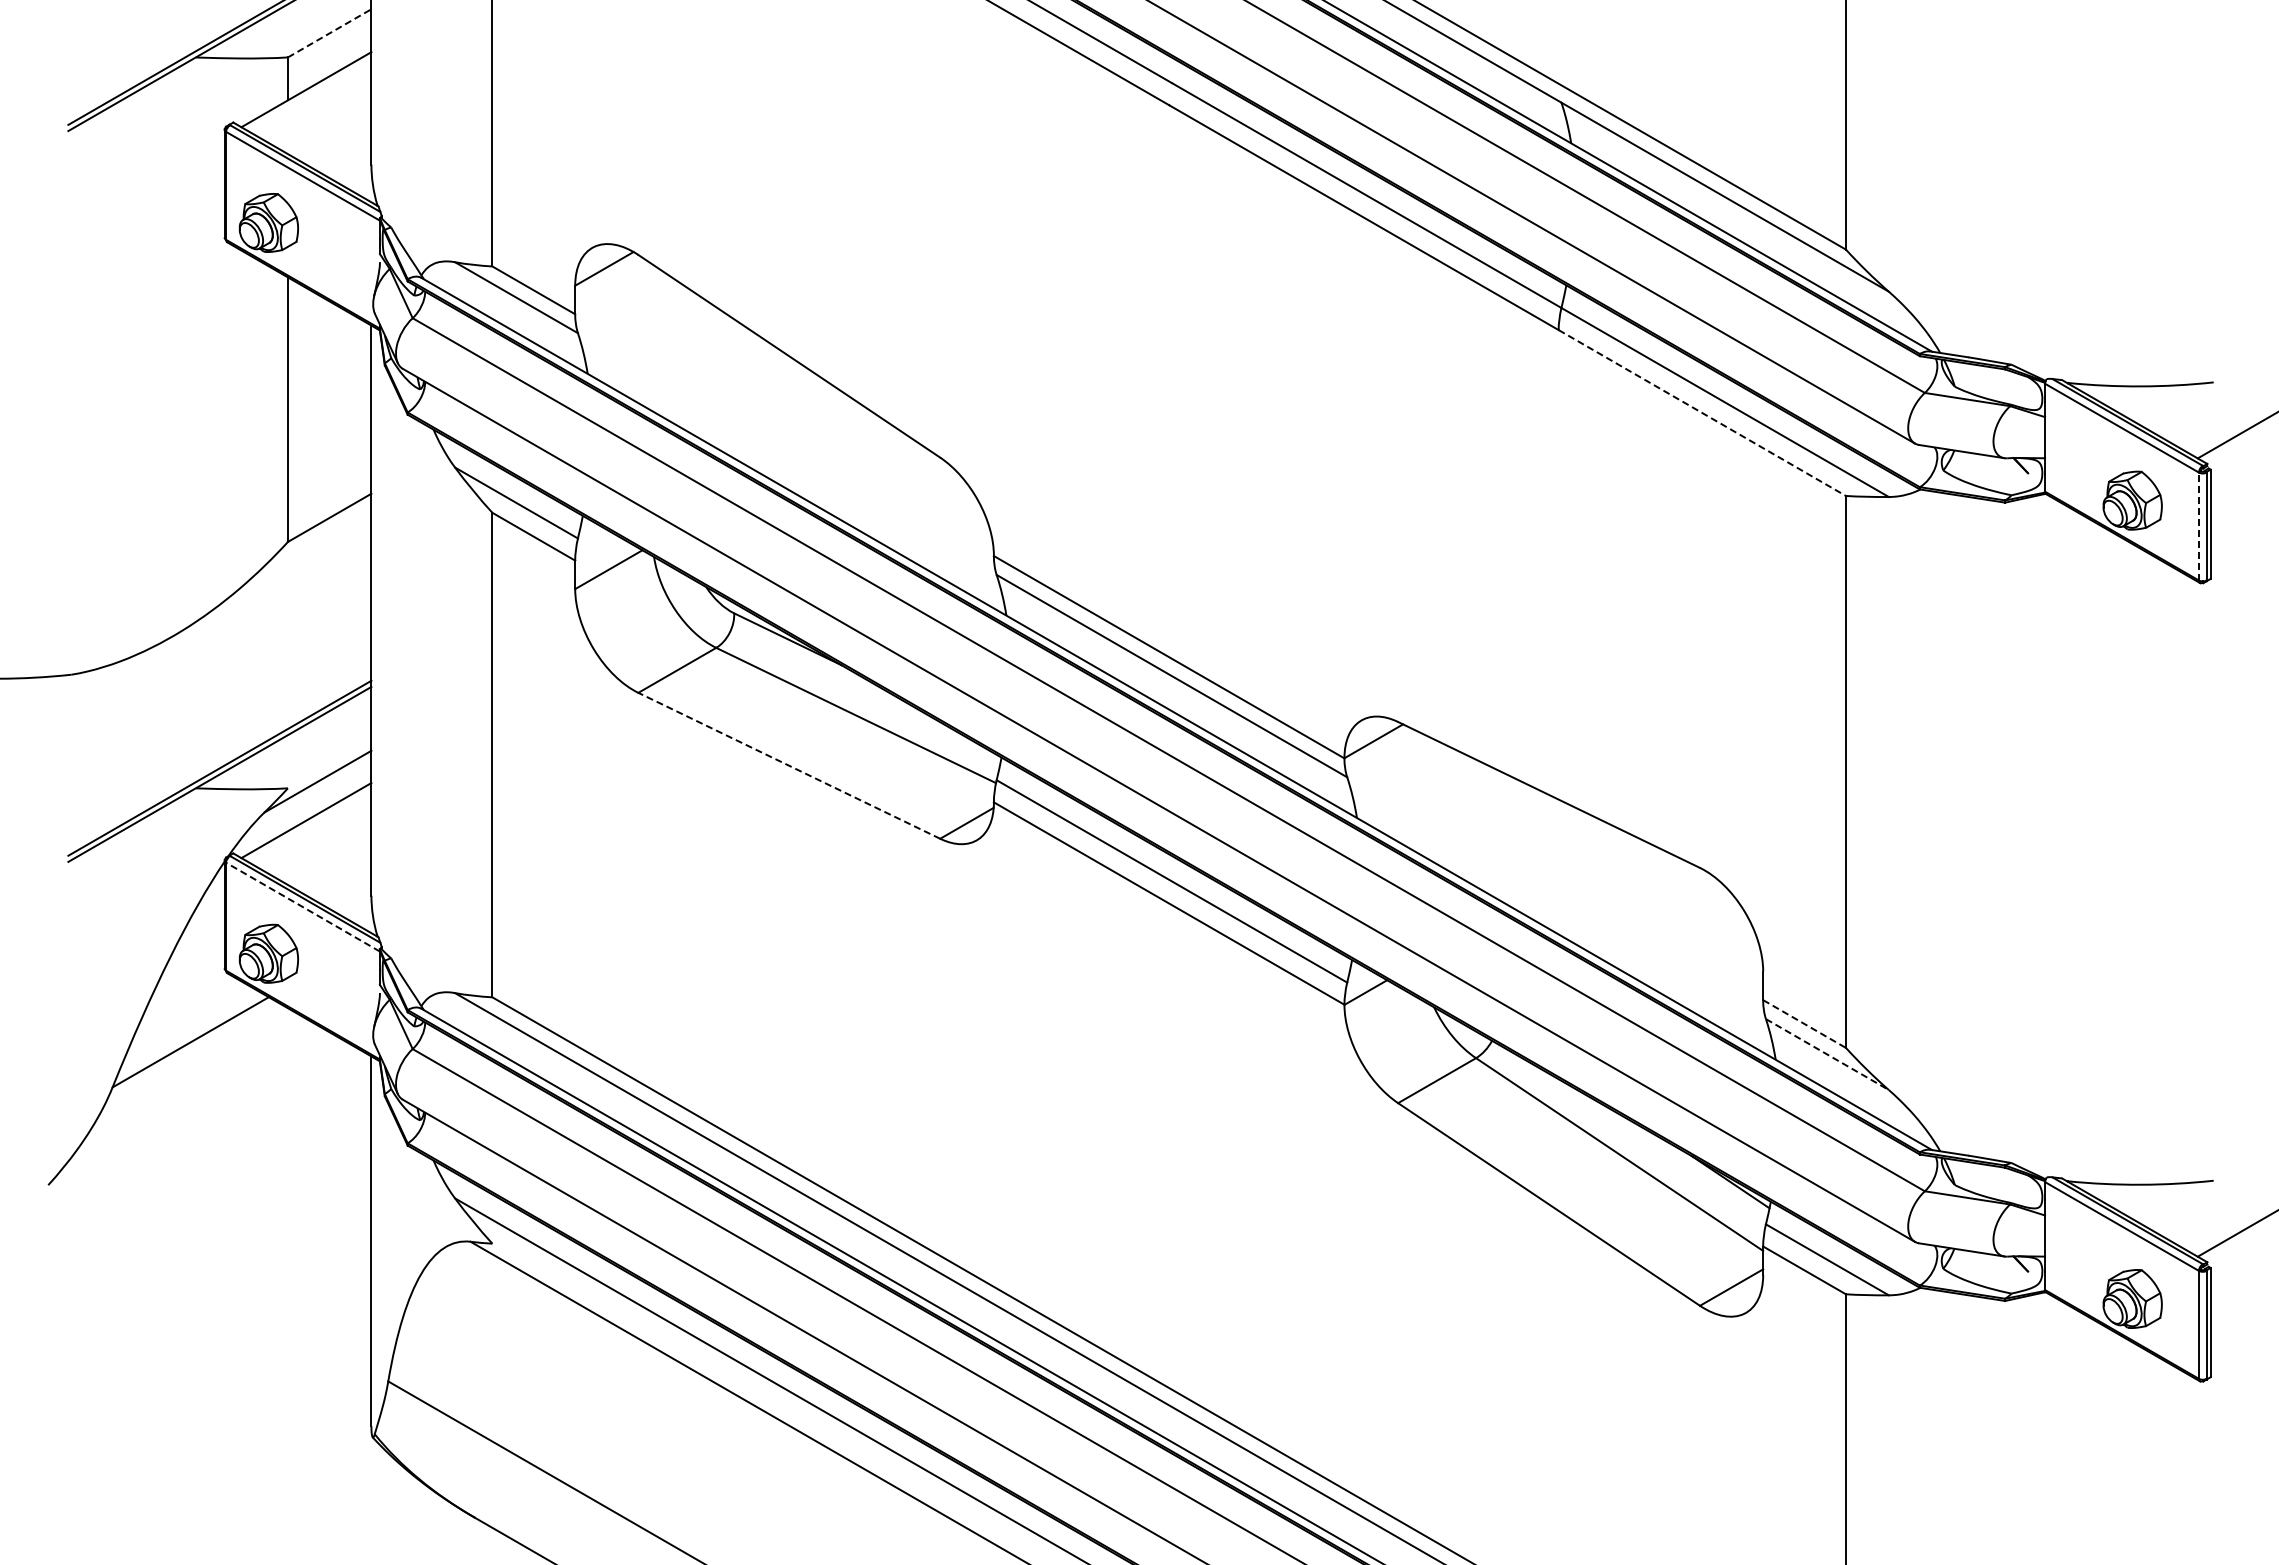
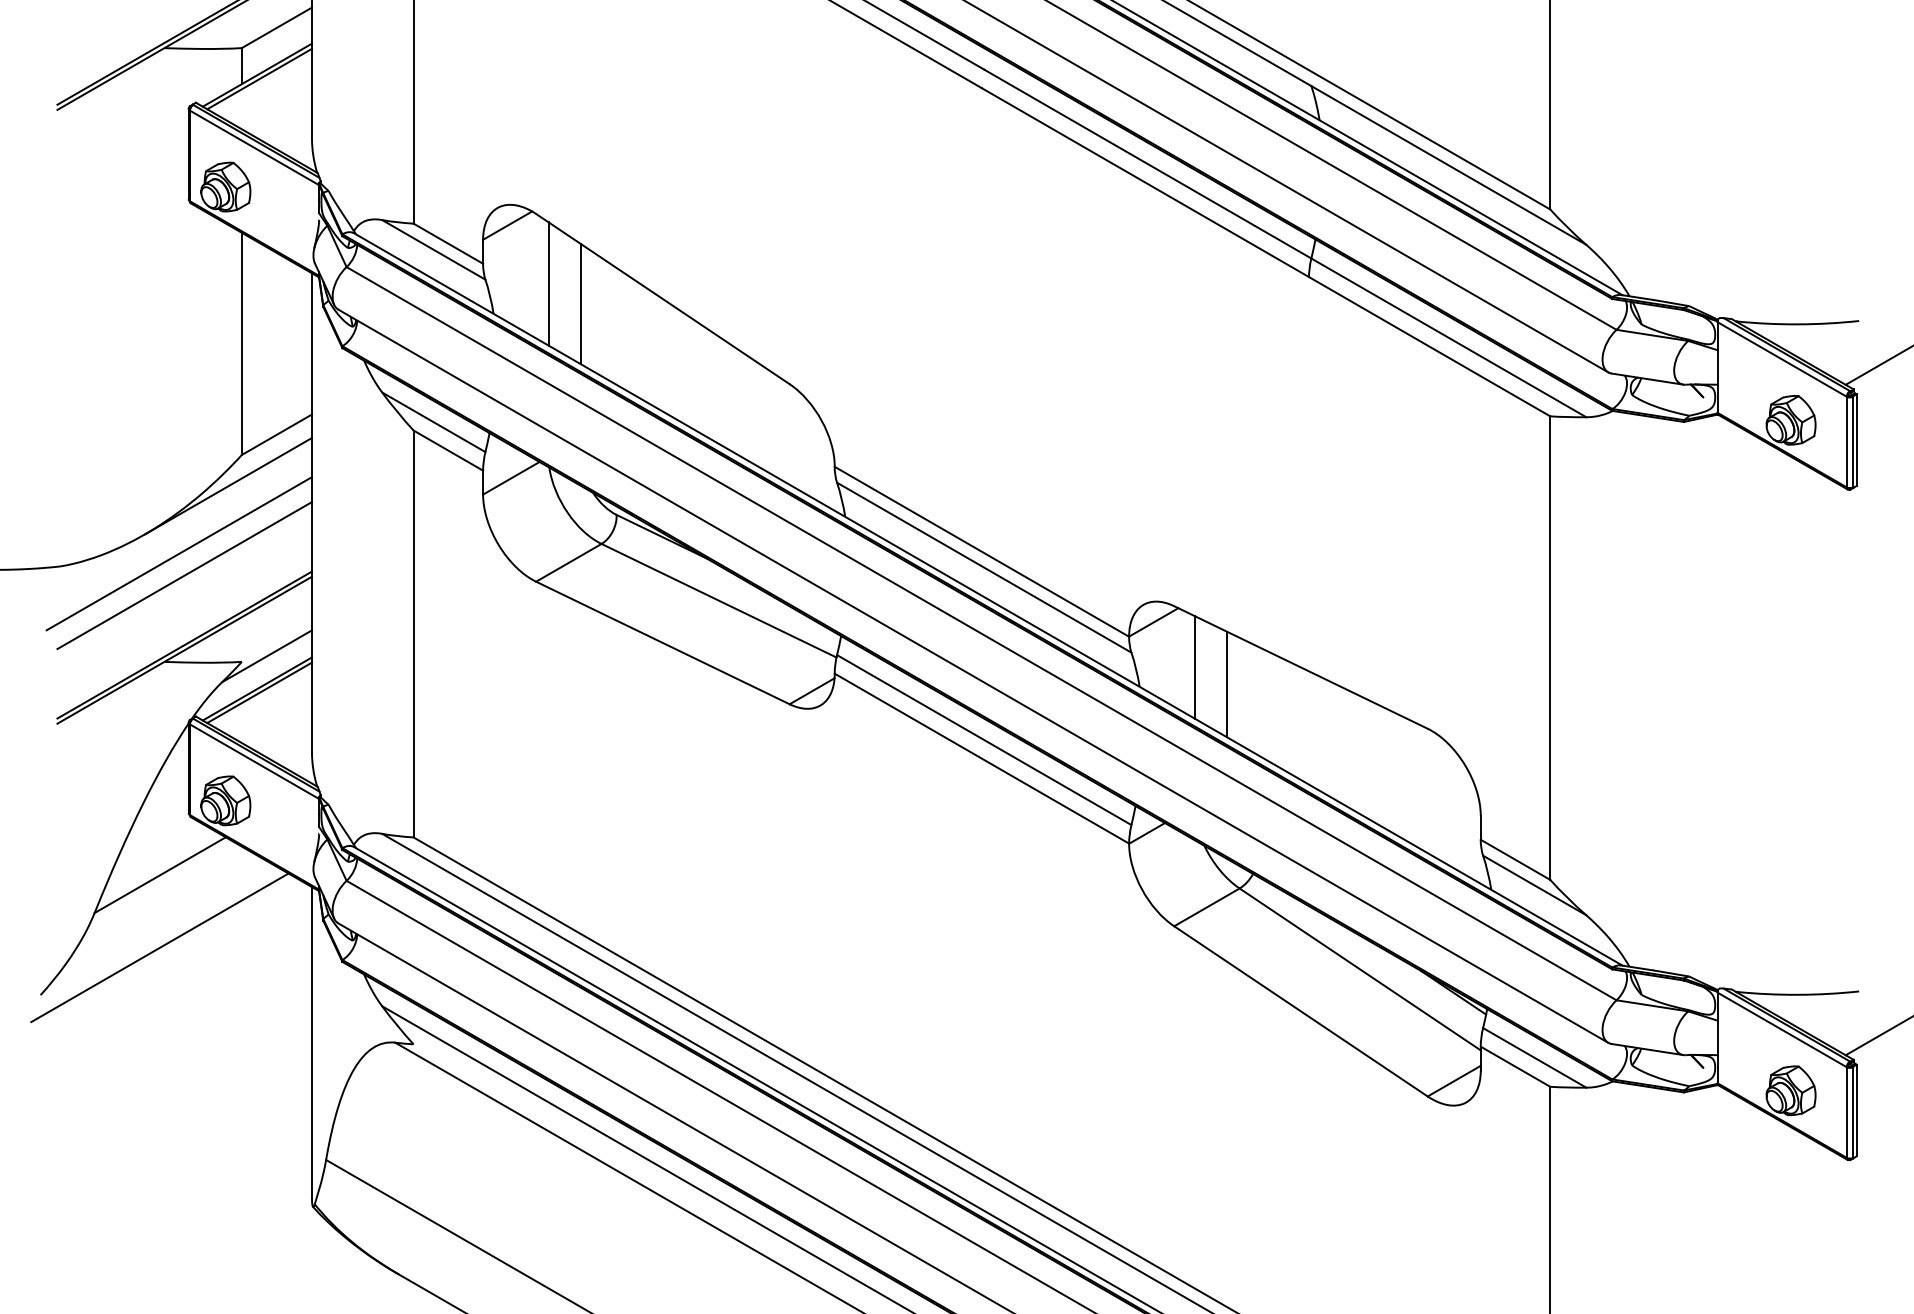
line: (330, 33) -> (277, 27), dashed -> solid
line: (308, 94) -> (259, 79), added
line: (653, 337) -> (548, 283), added
line: (692, 362) -> (581, 304), added
line: (1702, 413) -> (1429, 347), dashed -> solid
line: (2198, 526) -> (1846, 442), dashed -> solid
line: (271, 578) -> (228, 485), added
line: (213, 659) -> (179, 553), added
line: (219, 685) -> (184, 575), added
line: (789, 765) -> (663, 642), dashed -> solid
line: (1422, 794) -> (1194, 667), added
line: (1461, 815) -> (1227, 684), added
line: (308, 825) -> (259, 693), added
line: (303, 907) -> (254, 761), dashed -> solid
line: (1804, 1024) -> (1515, 860), dashed -> solid
line: (1827, 1054) -> (1534, 885), dashed -> solid
line: (190, 1128) -> (160, 947), added

